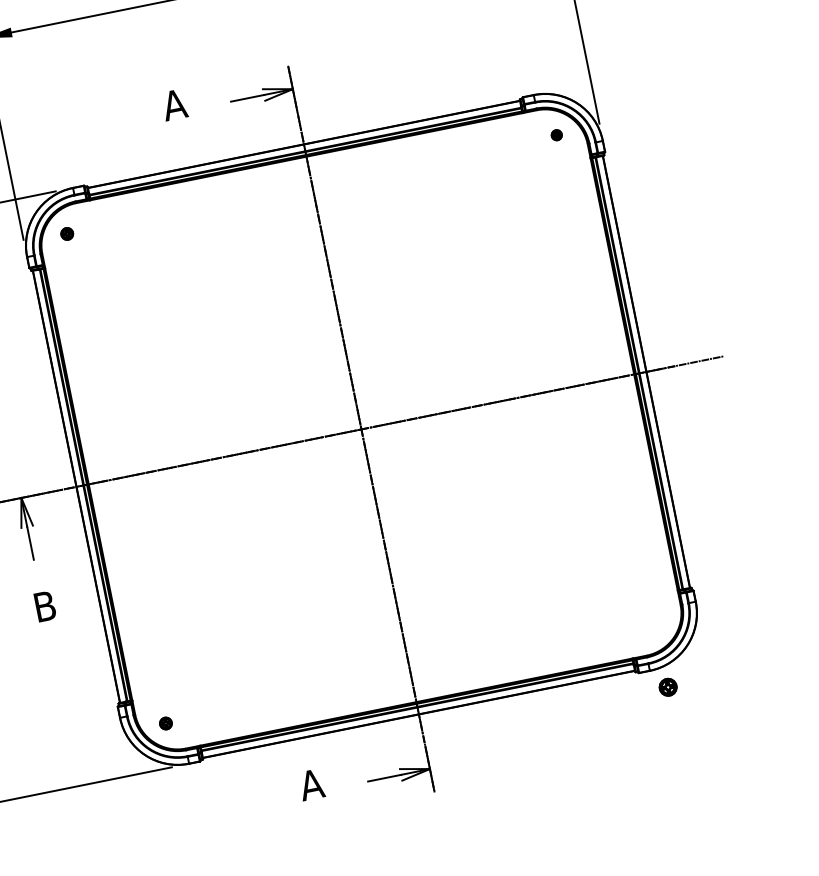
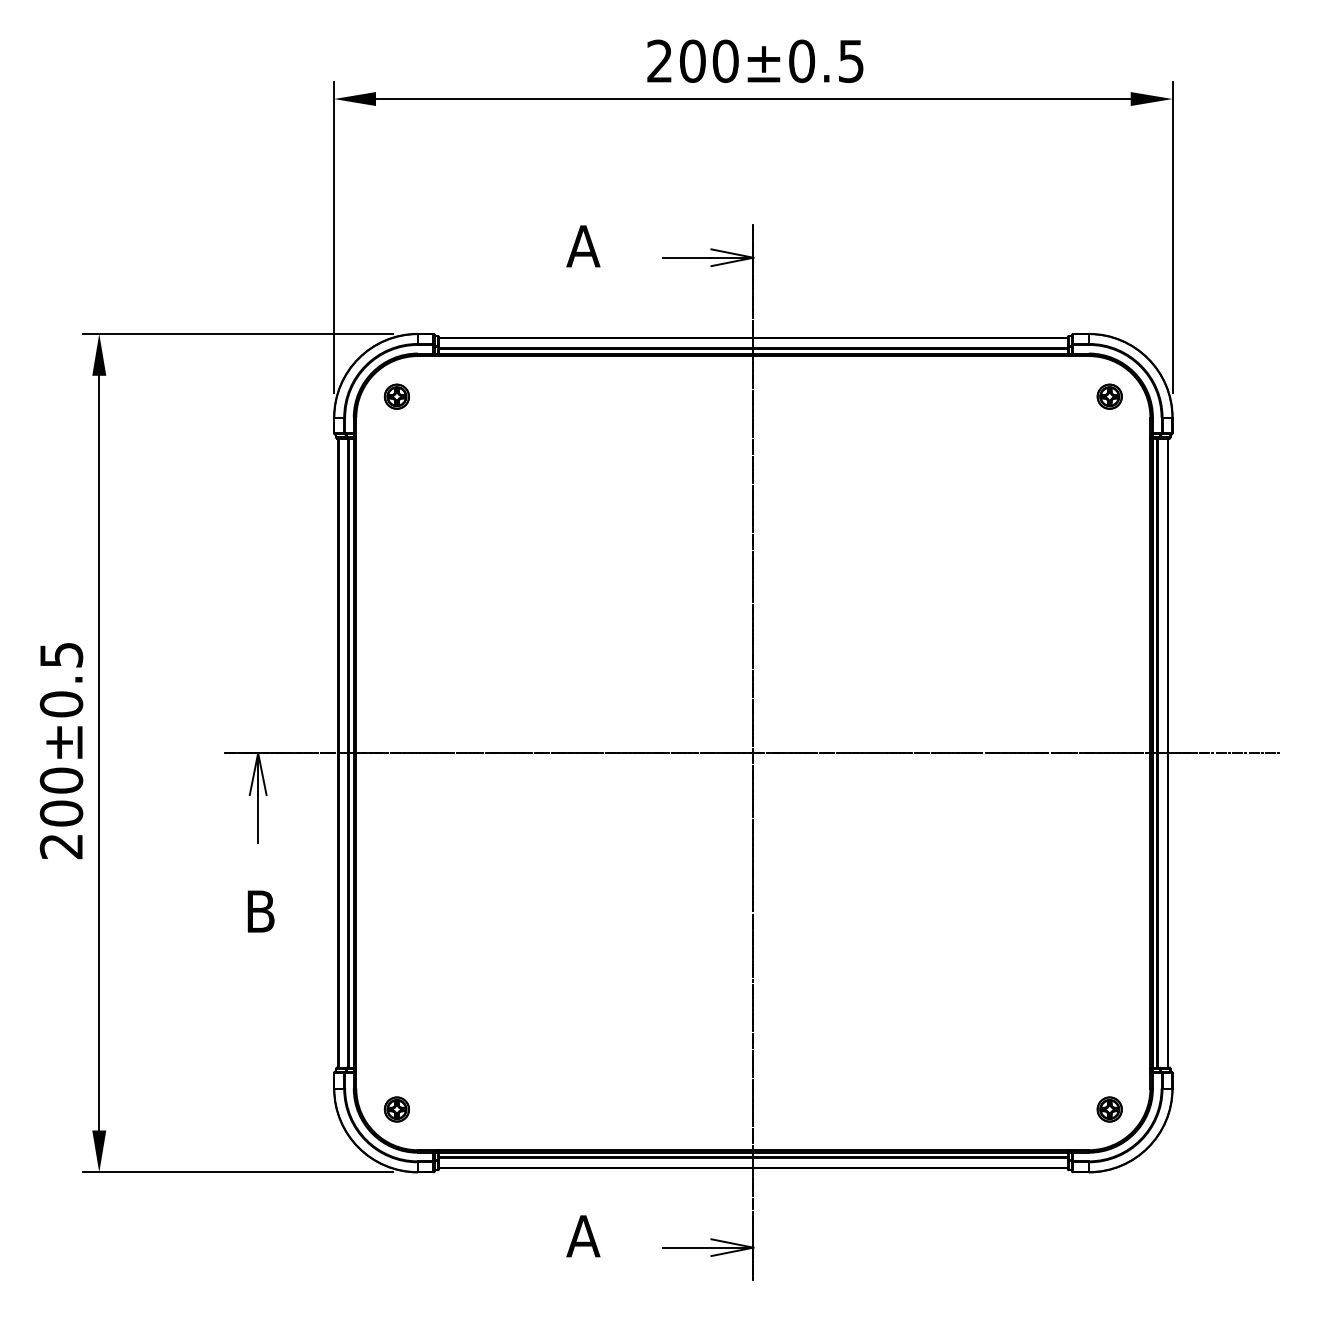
part: (556, 135) -> (1109, 396), size x1.67
part: (66, 233) -> (396, 396), size x1.43
part: (668, 687) -> (1109, 1109), moved
part: (165, 723) -> (396, 1109), size x1.43

